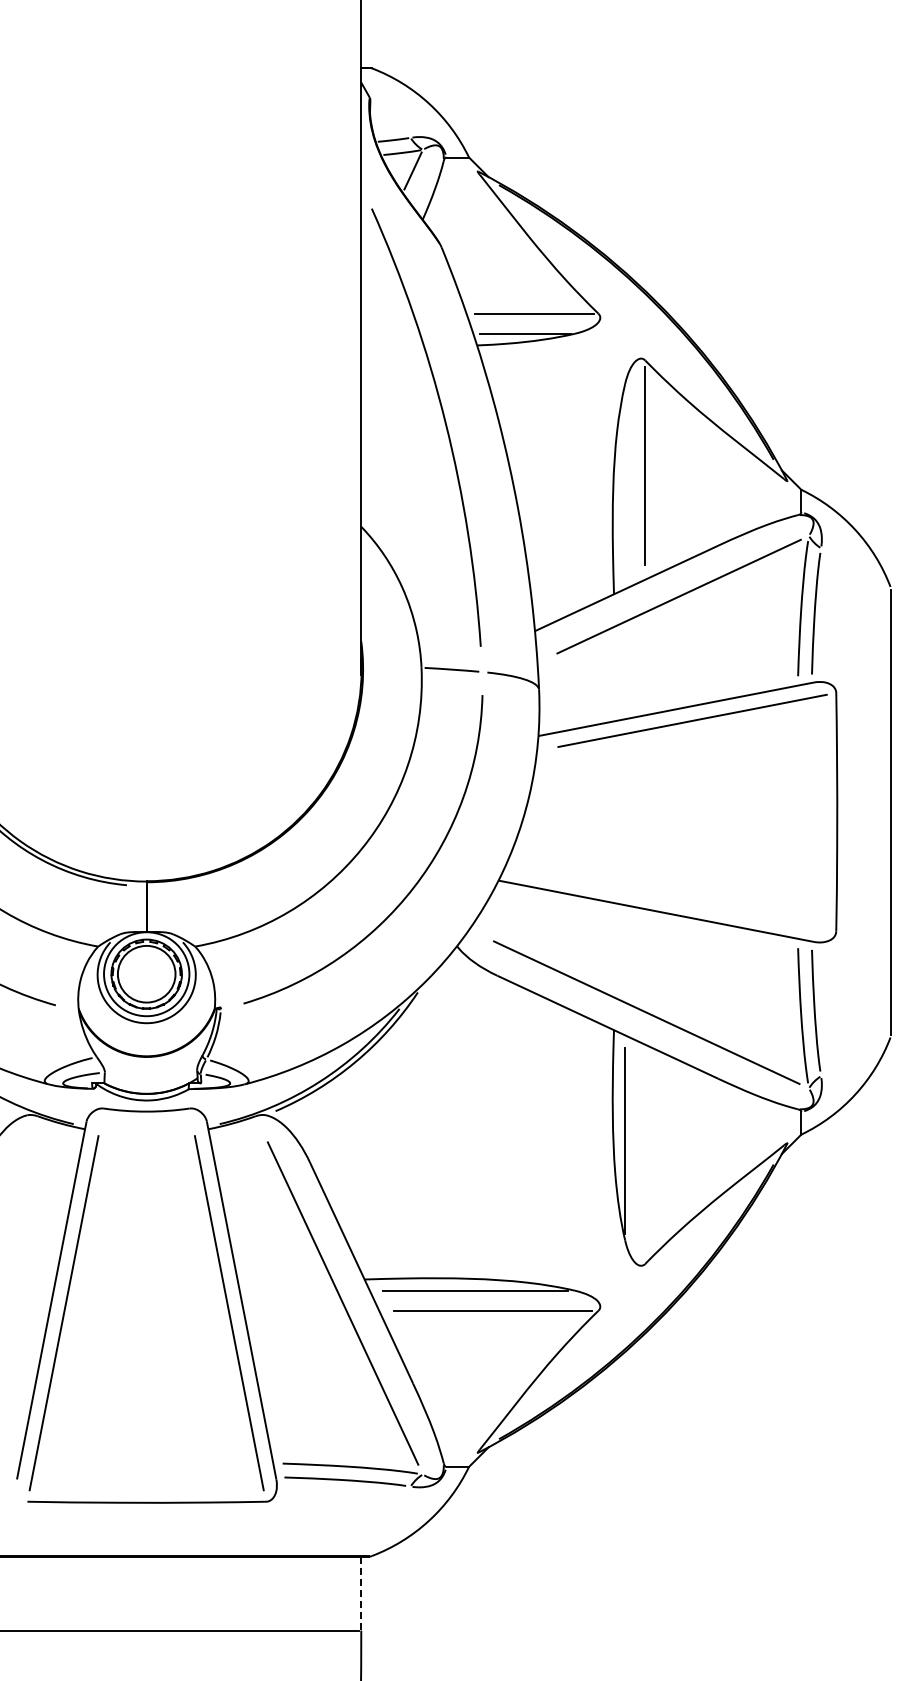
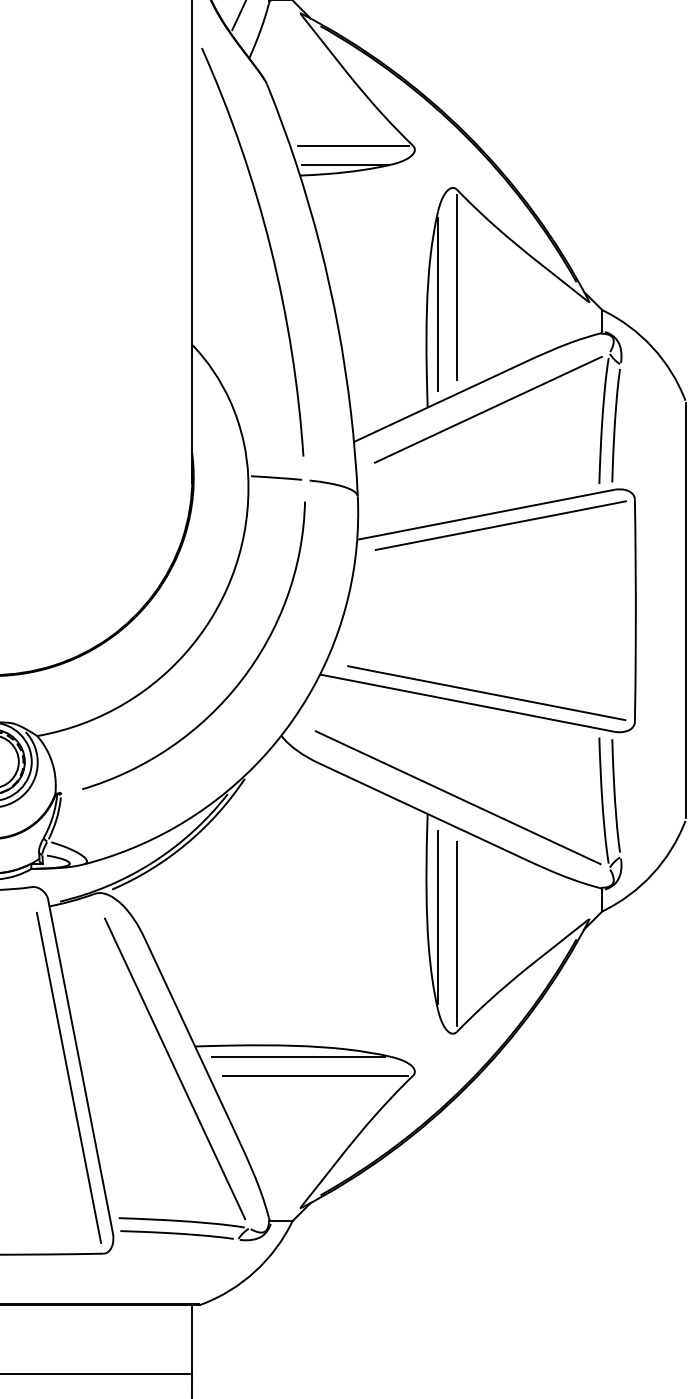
line: (625, 483) -> (438, 304), added
line: (676, 900) -> (485, 693), added
line: (645, 1158) -> (457, 933), added
line: (361, 1594) -> (192, 1340), dashed -> solid

